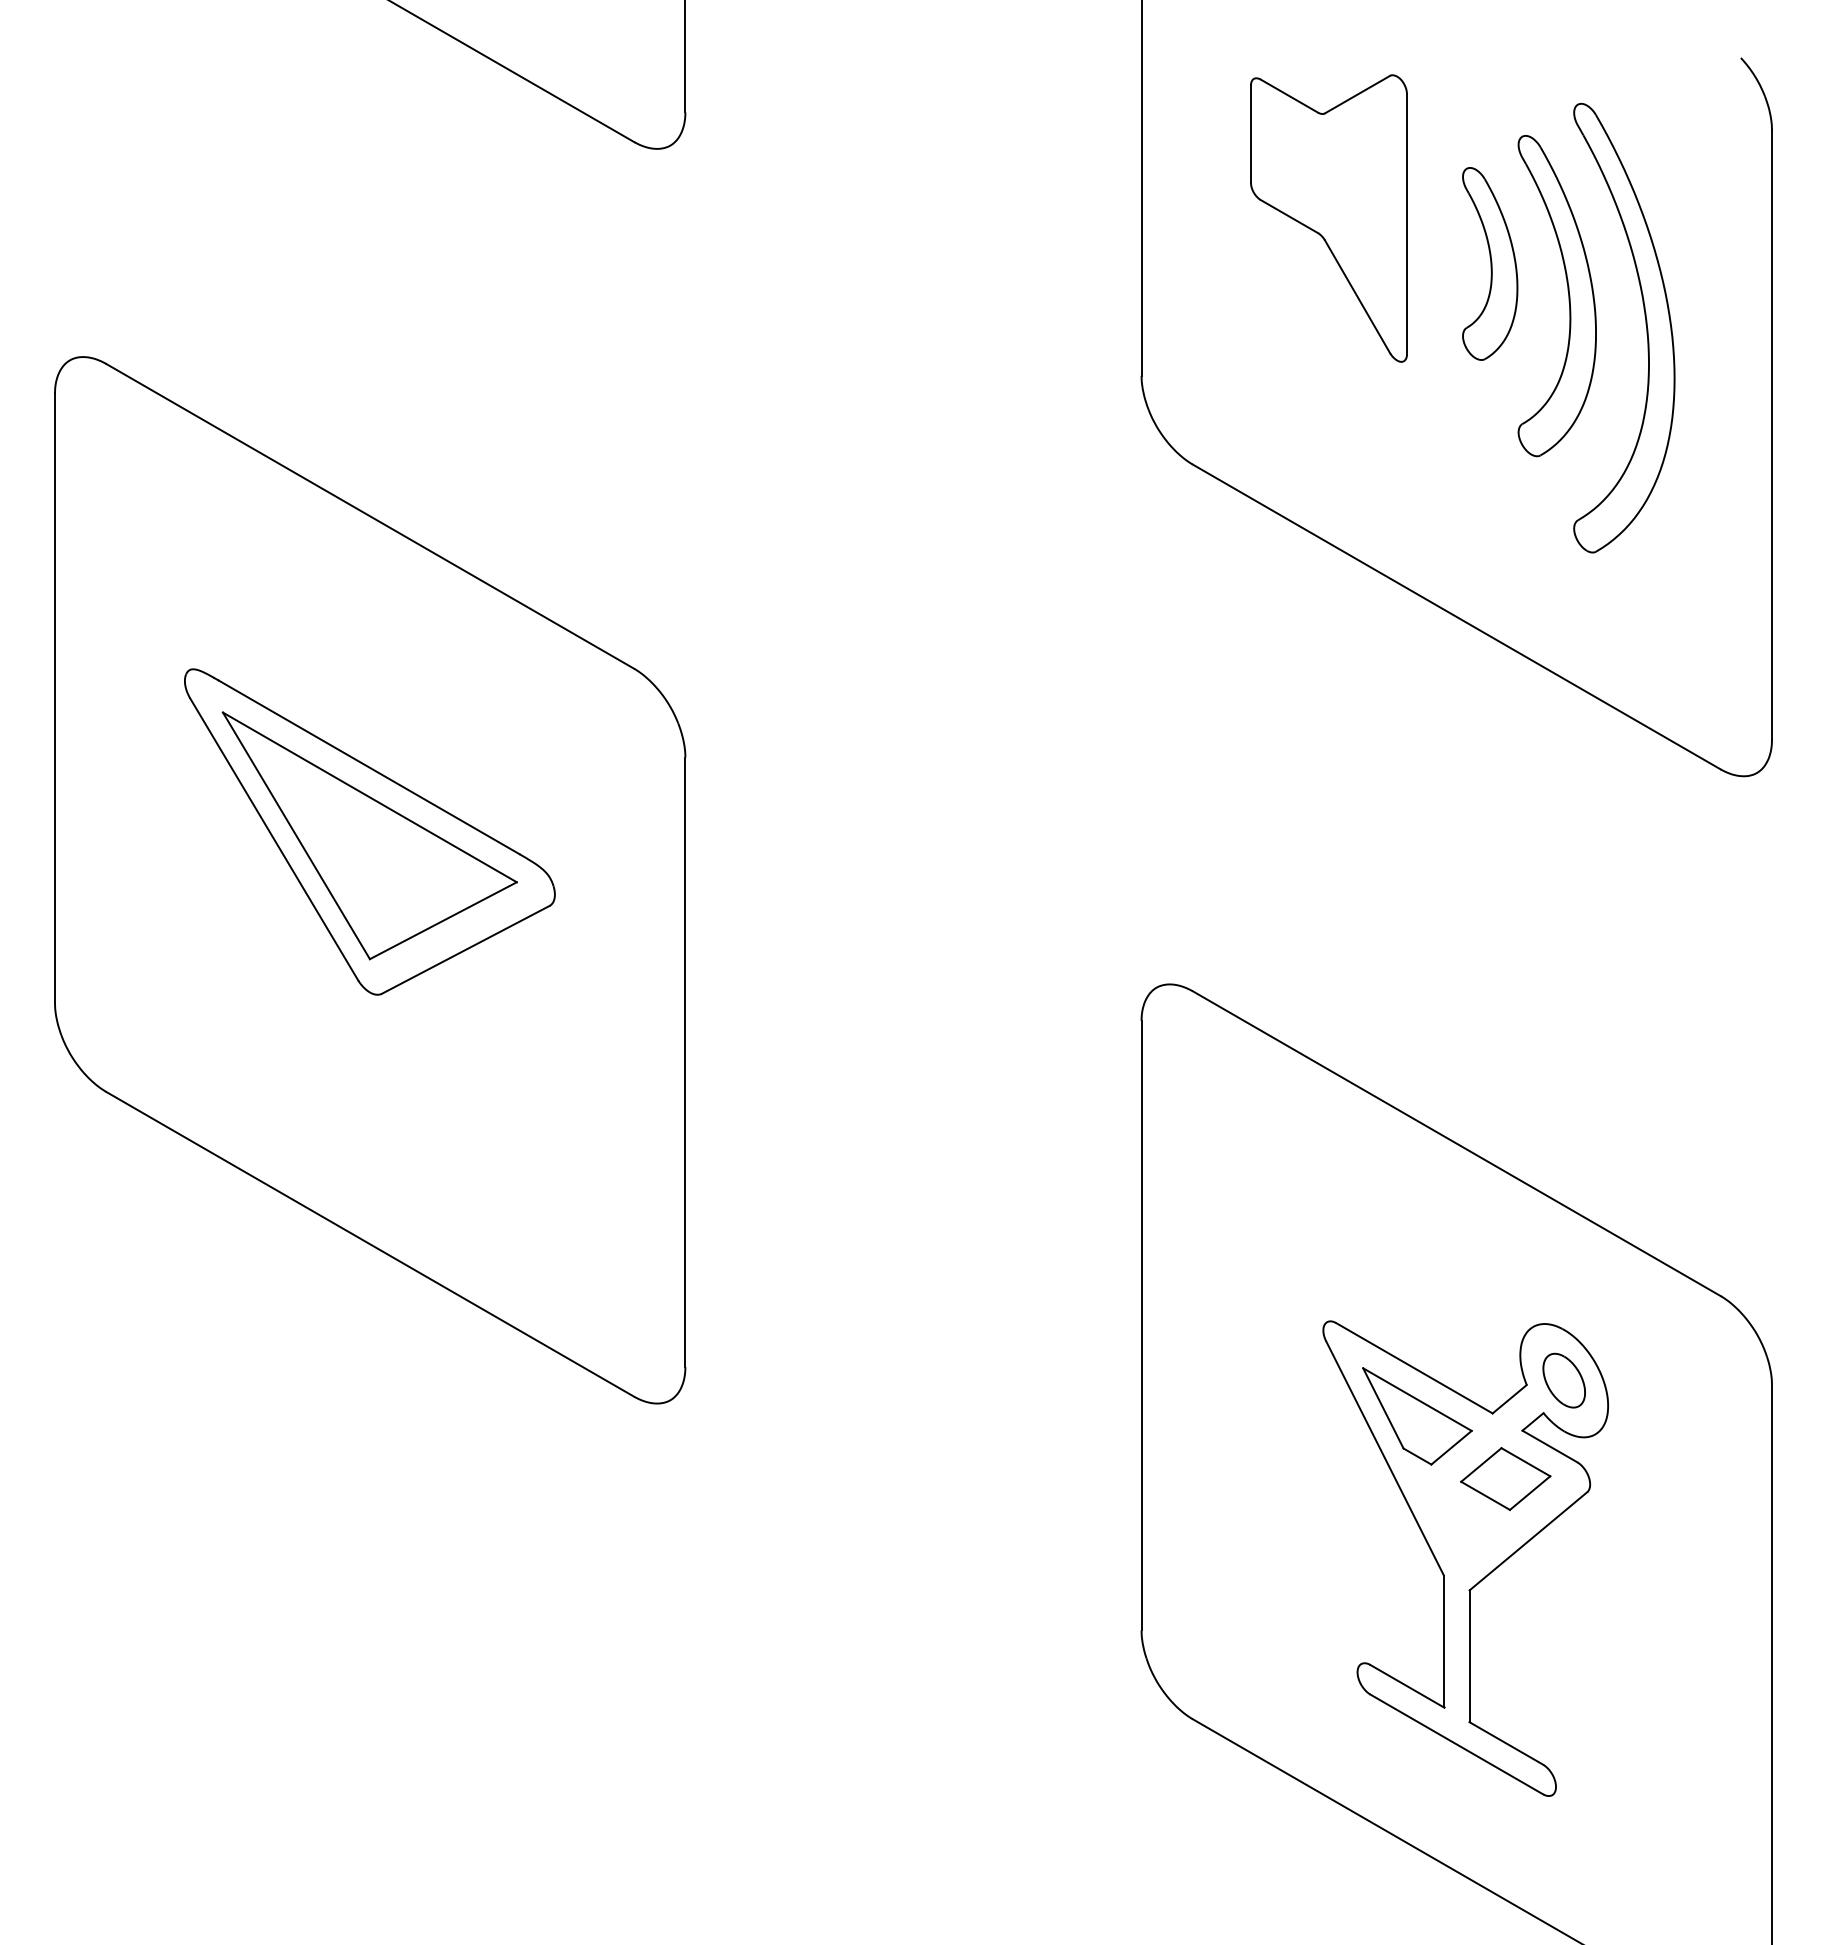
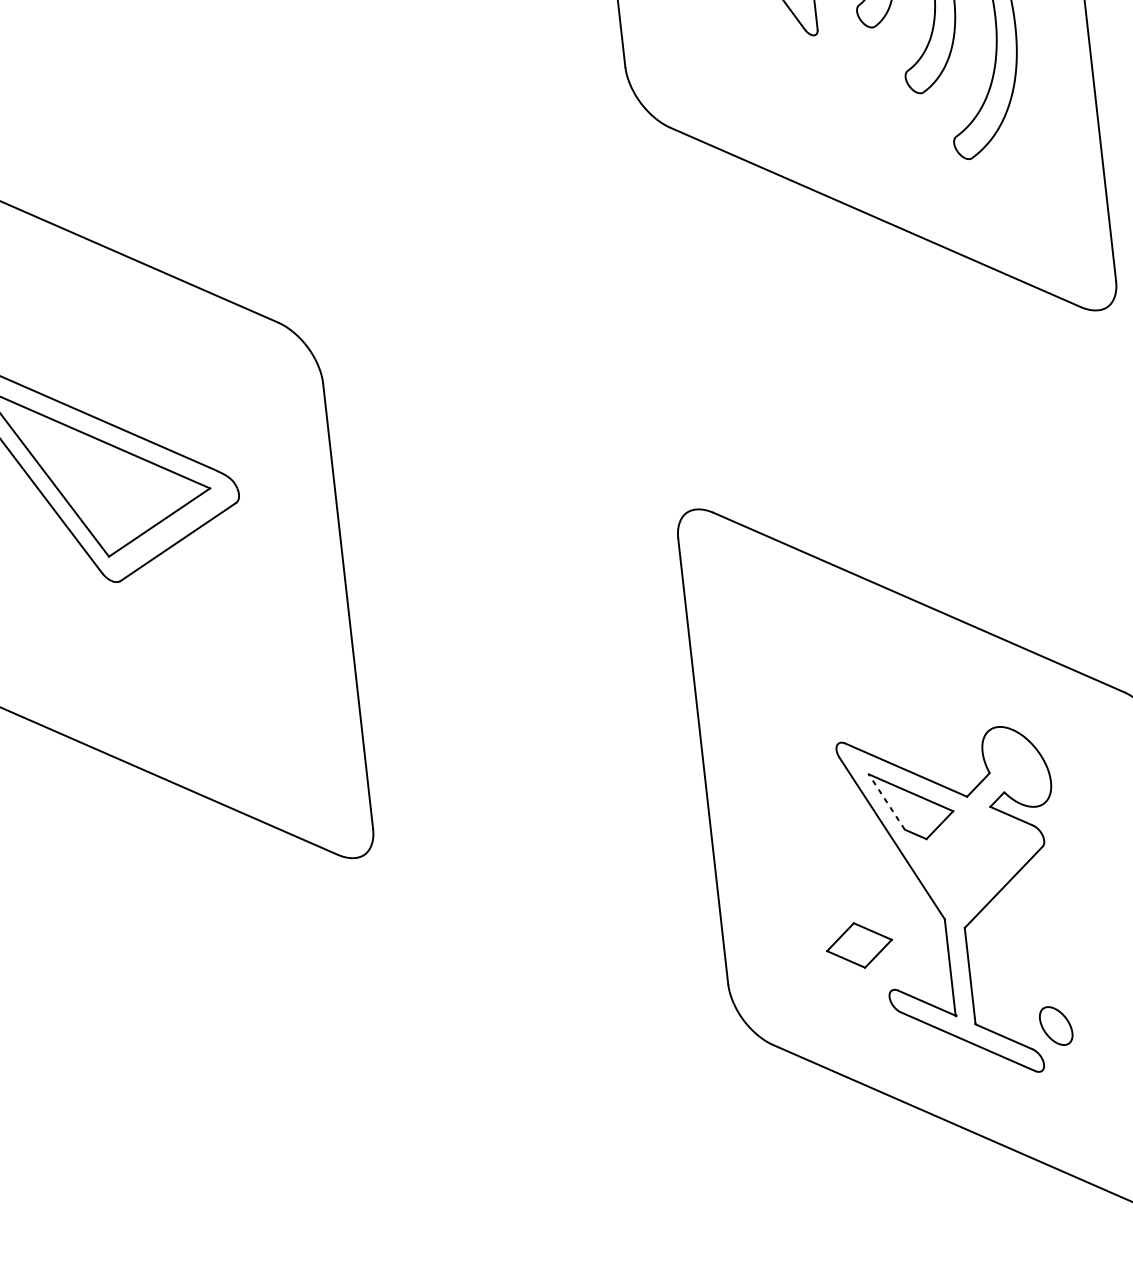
part: (1563, 1380) -> (1055, 1025), moved
line: (1383, 1408) -> (886, 802), solid -> dashed
part: (1505, 1478) -> (859, 945), moved

